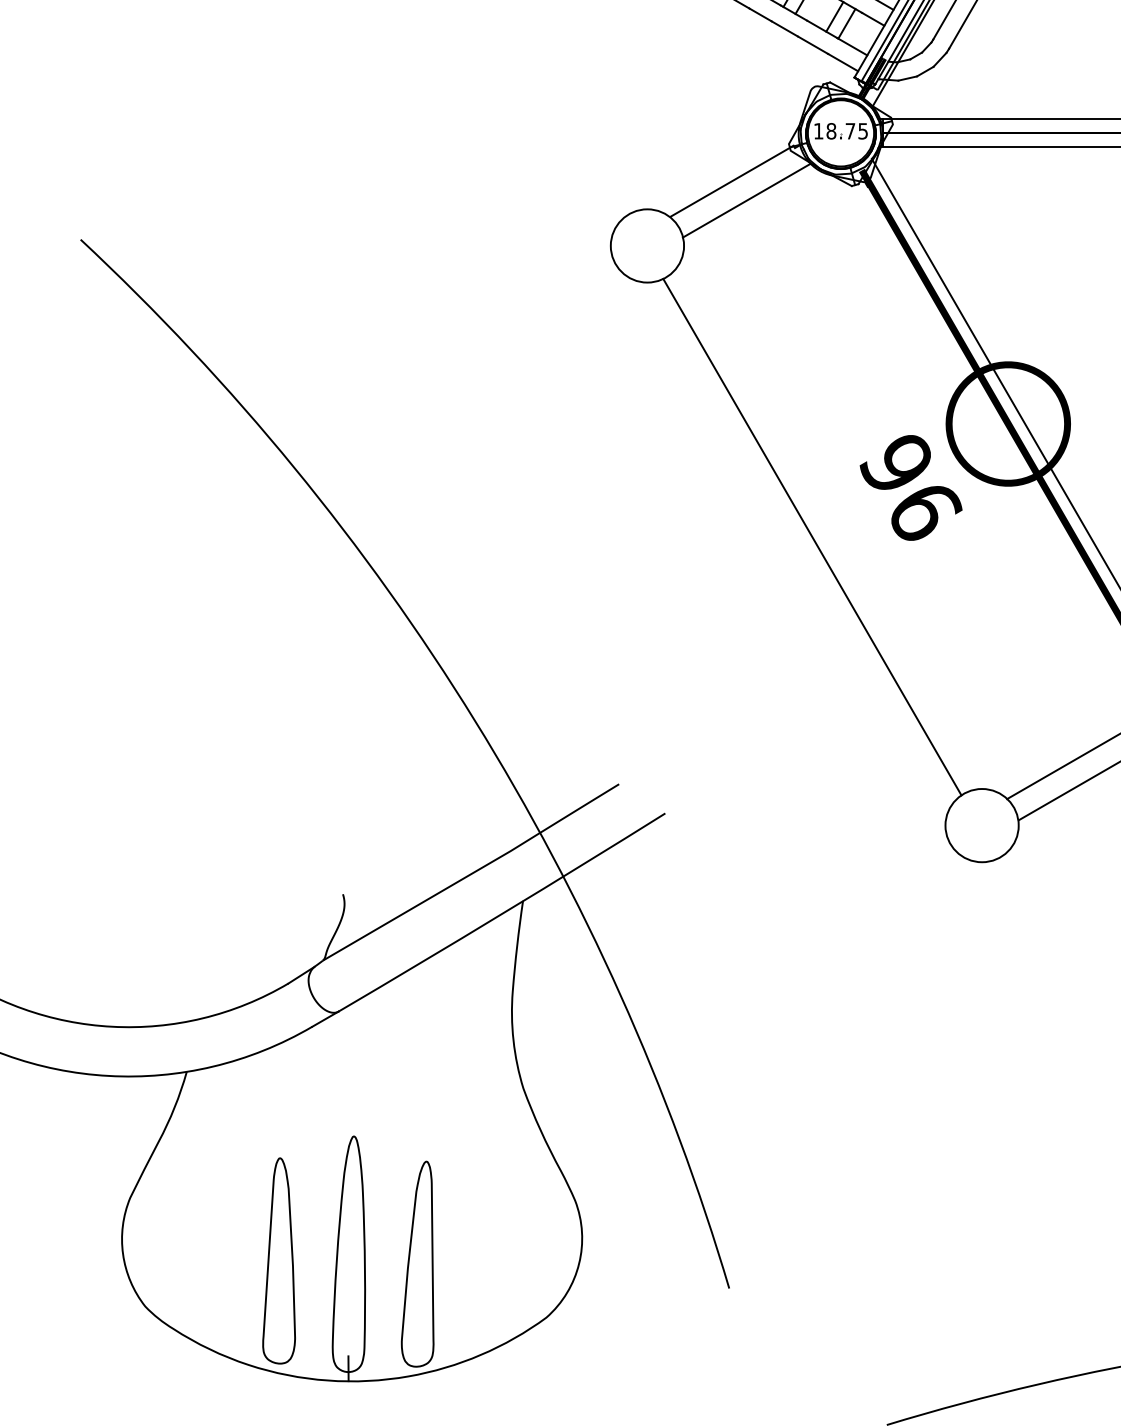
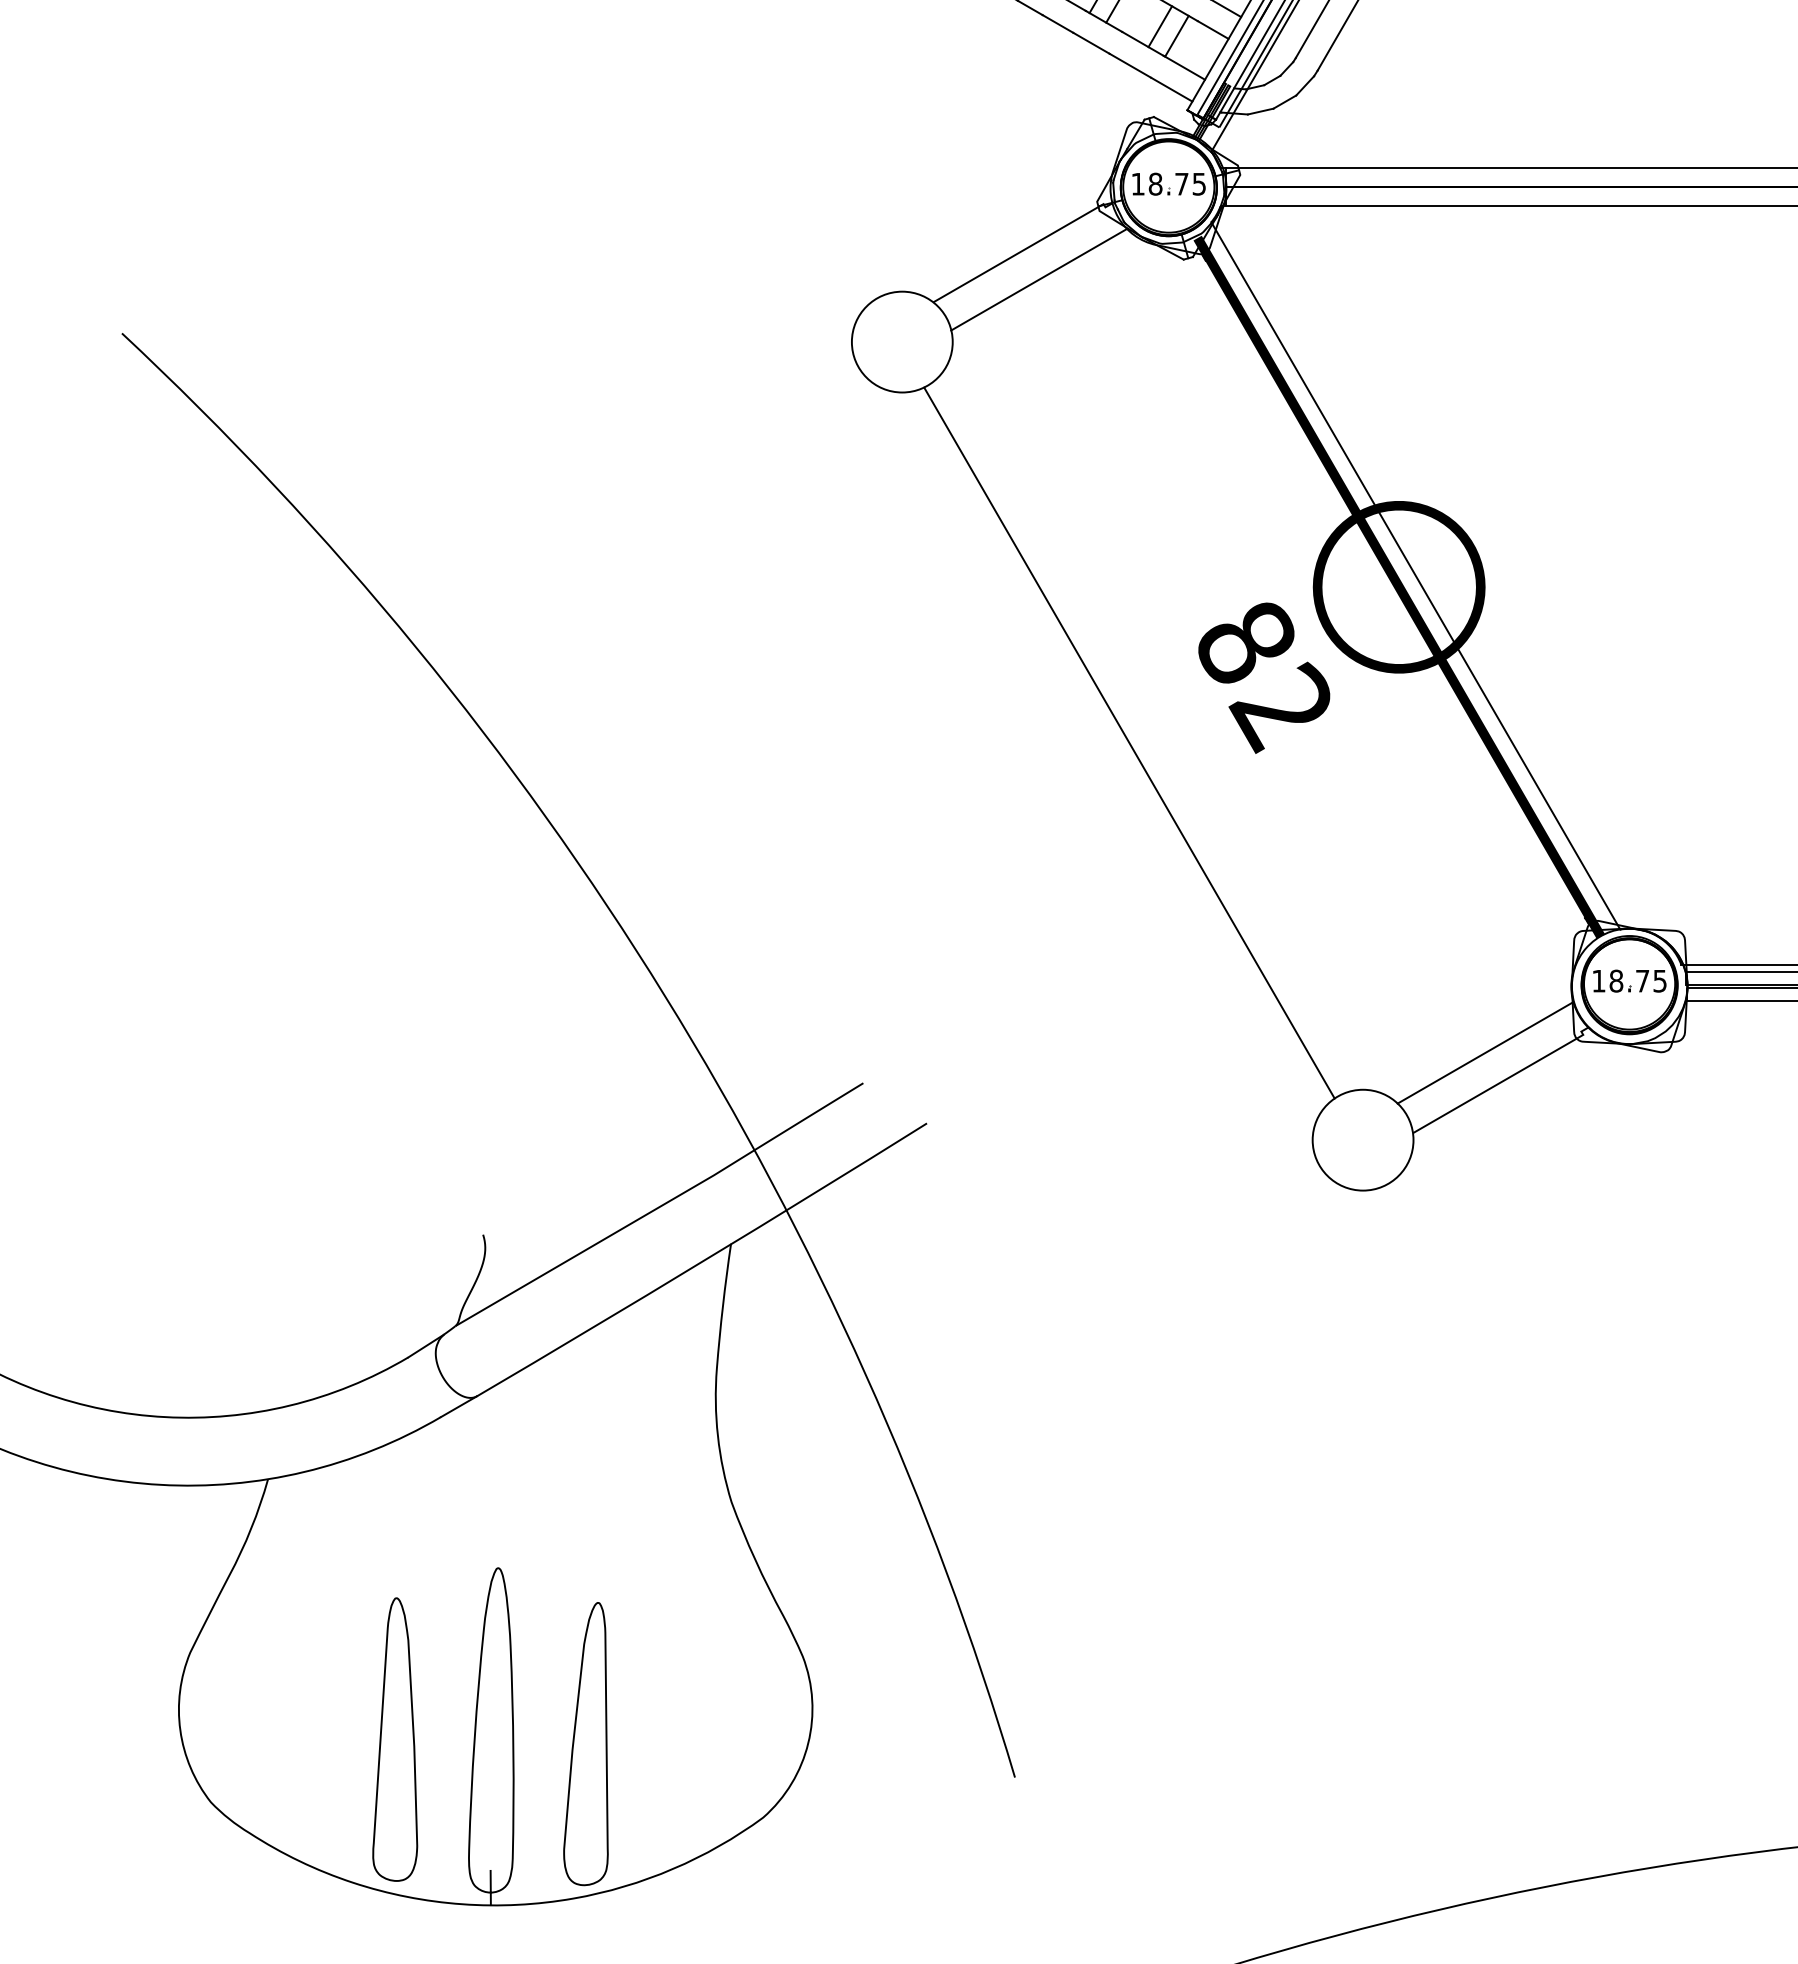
text: (911, 489) -> (1265, 677), 96 -> 82

